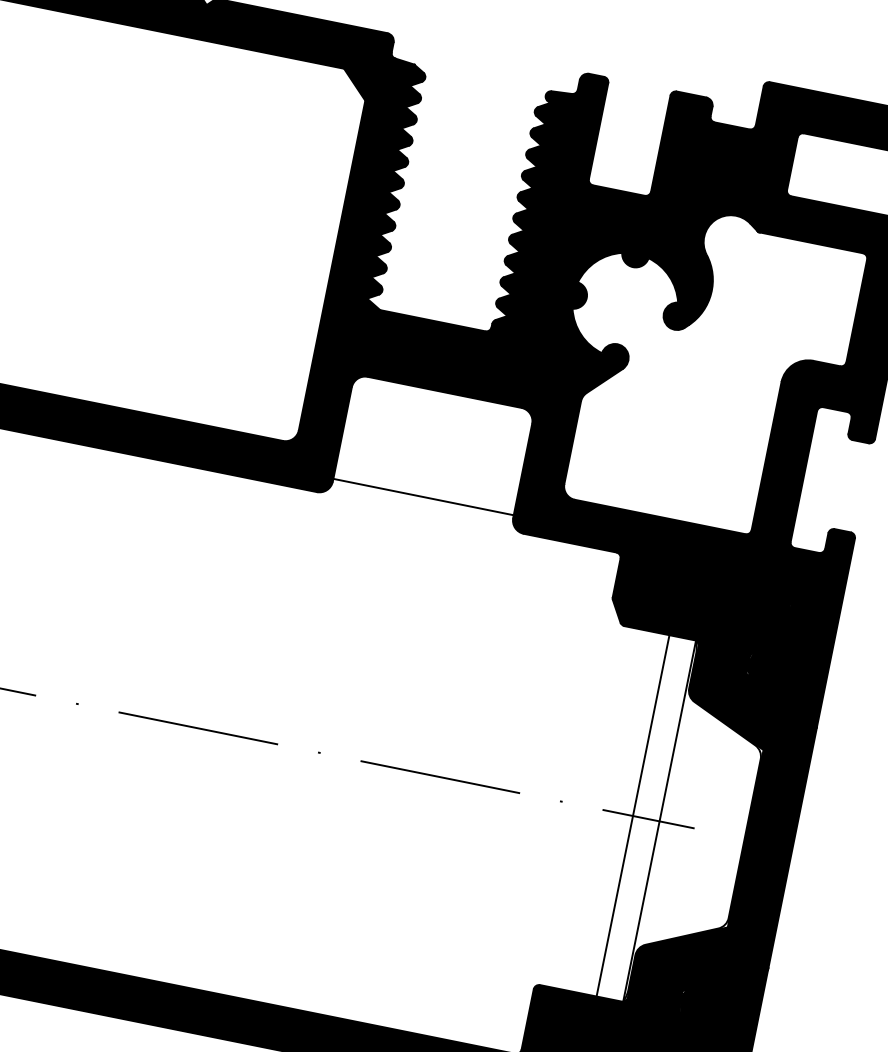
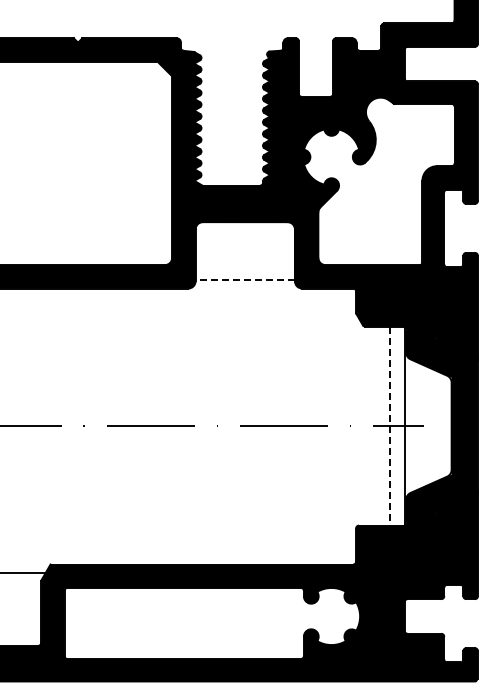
line: (424, 496) -> (245, 279), solid -> dashed
line: (633, 816) -> (390, 426), solid -> dashed

